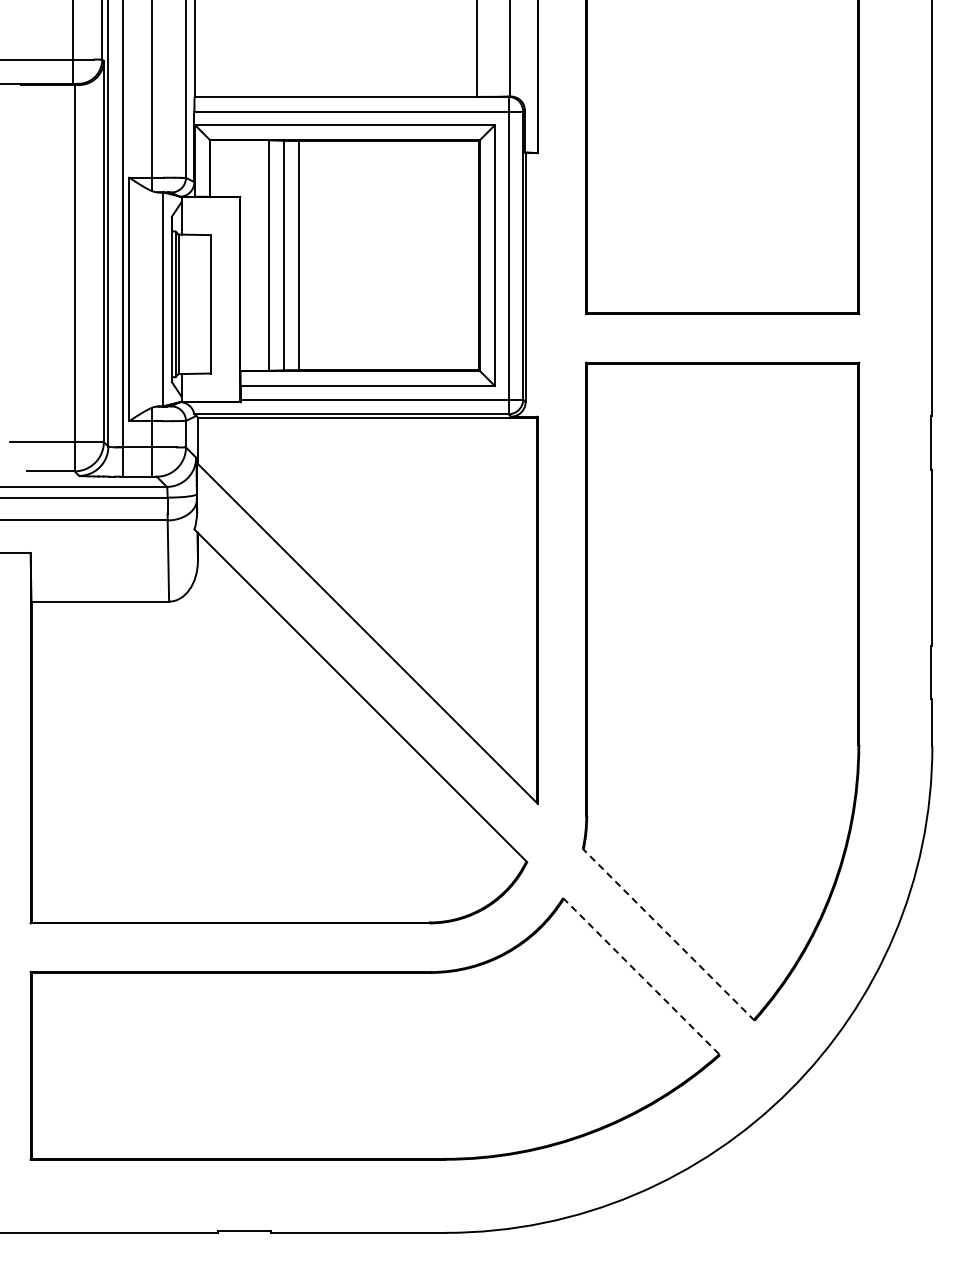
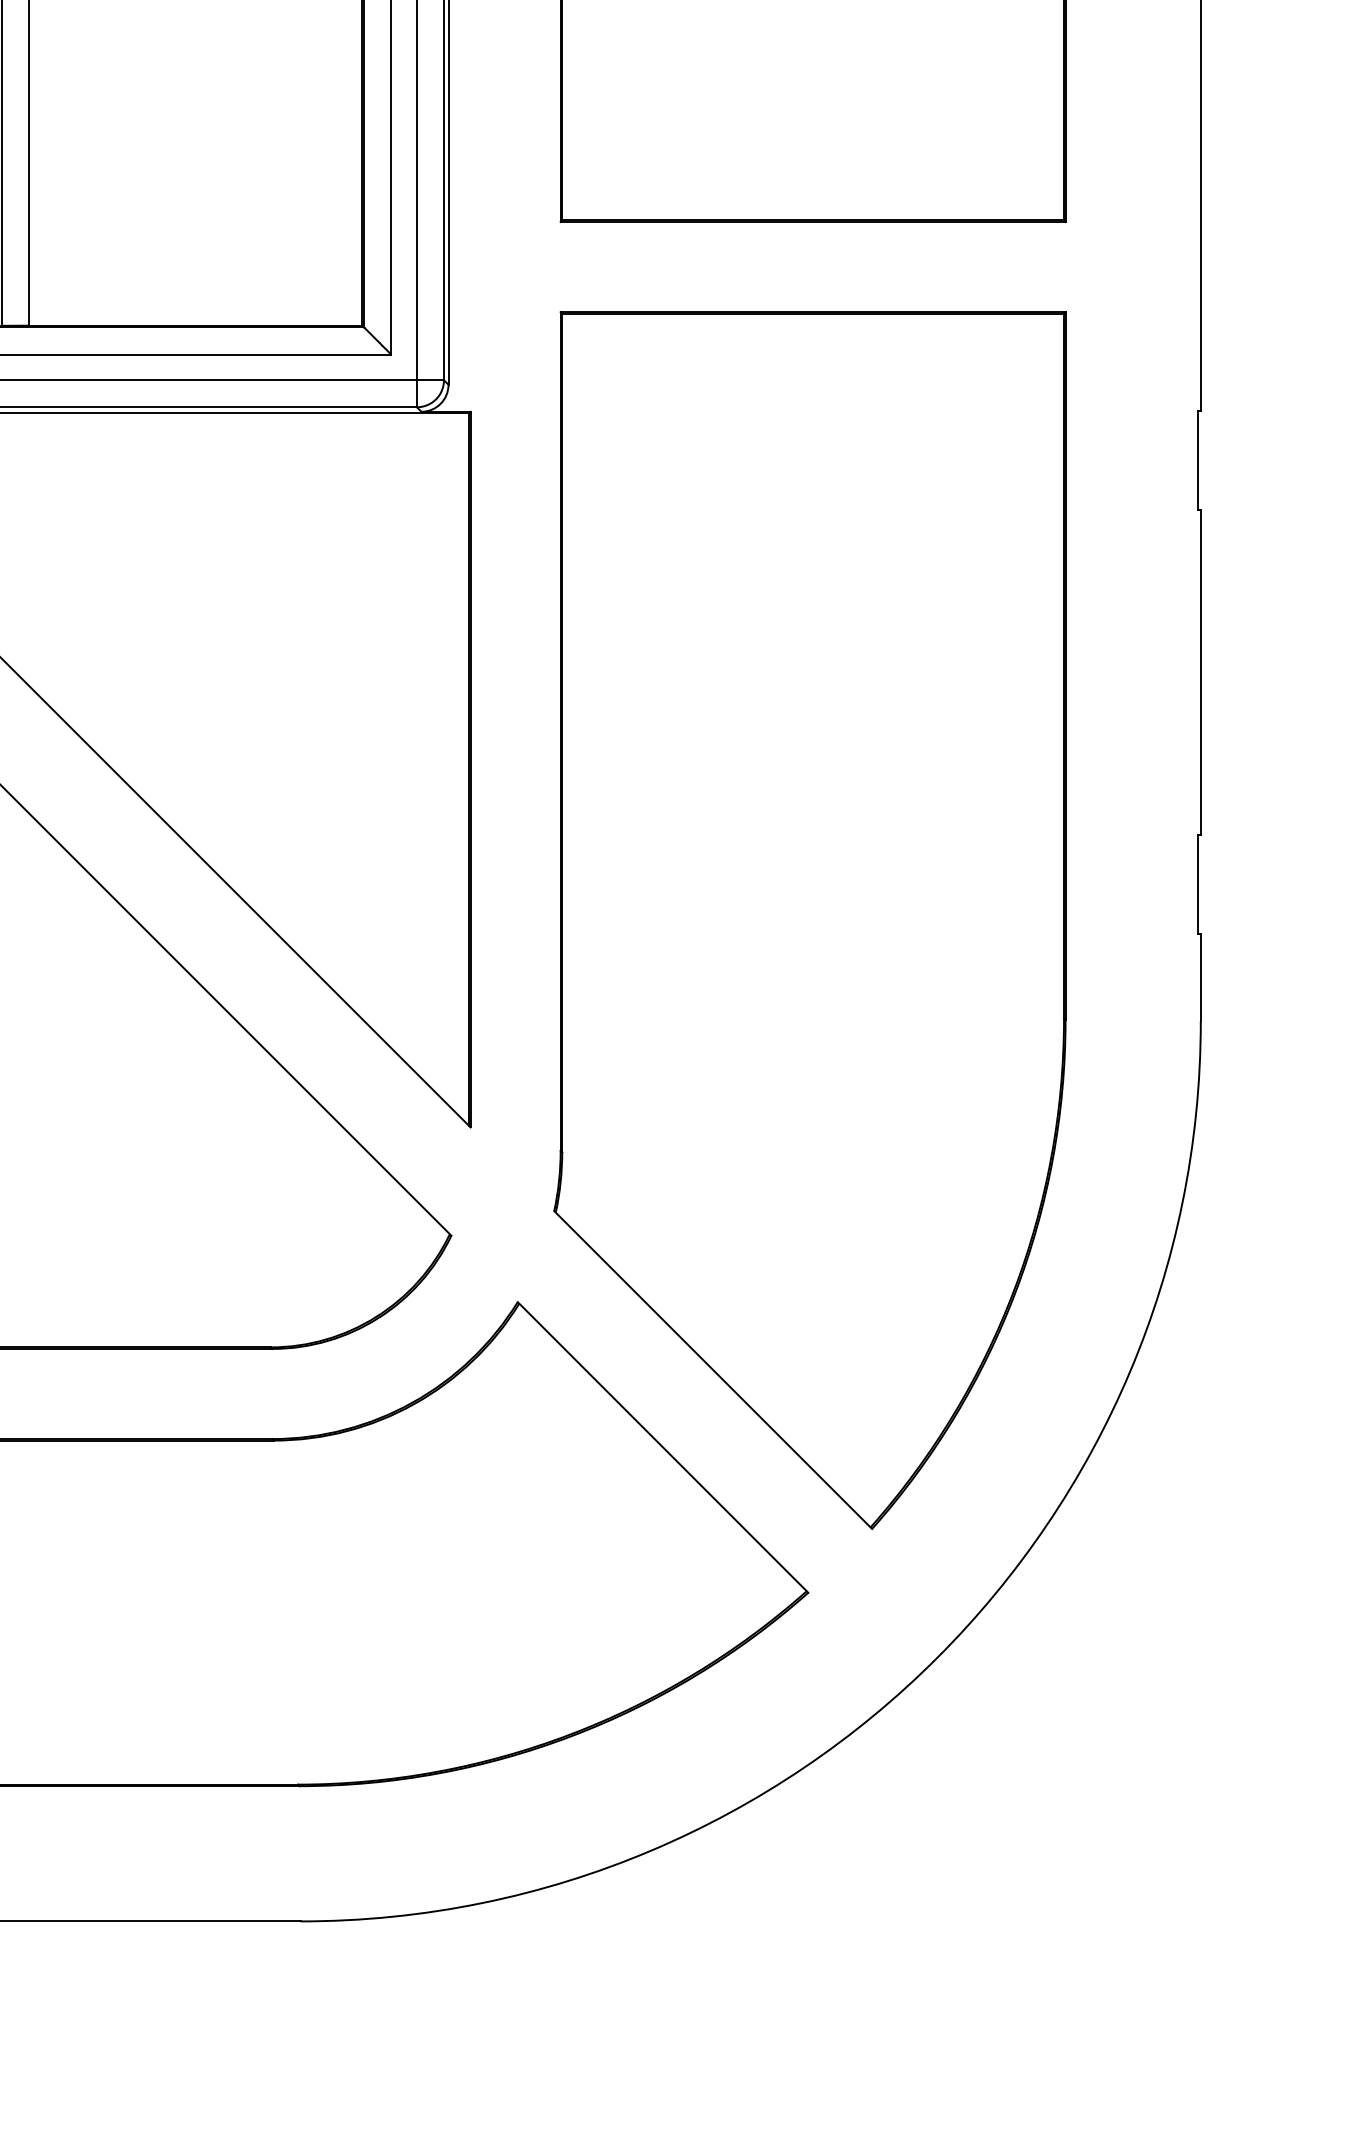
line: (668, 934) -> (712, 1369), dashed -> solid
line: (641, 976) -> (662, 1447), dashed -> solid

